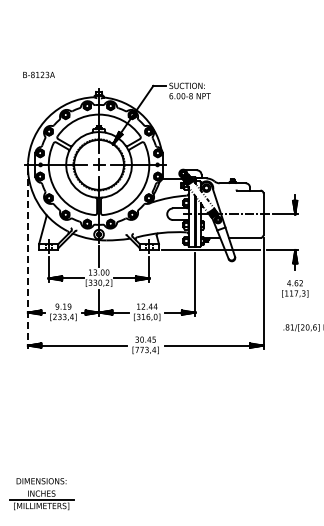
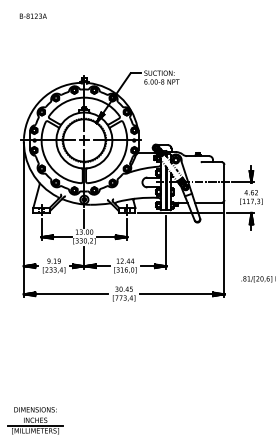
text: (38, 74) -> (32, 15), moved
line: (27, 258) -> (23, 220), dashed -> solid
text: (295, 288) -> (251, 197), moved

